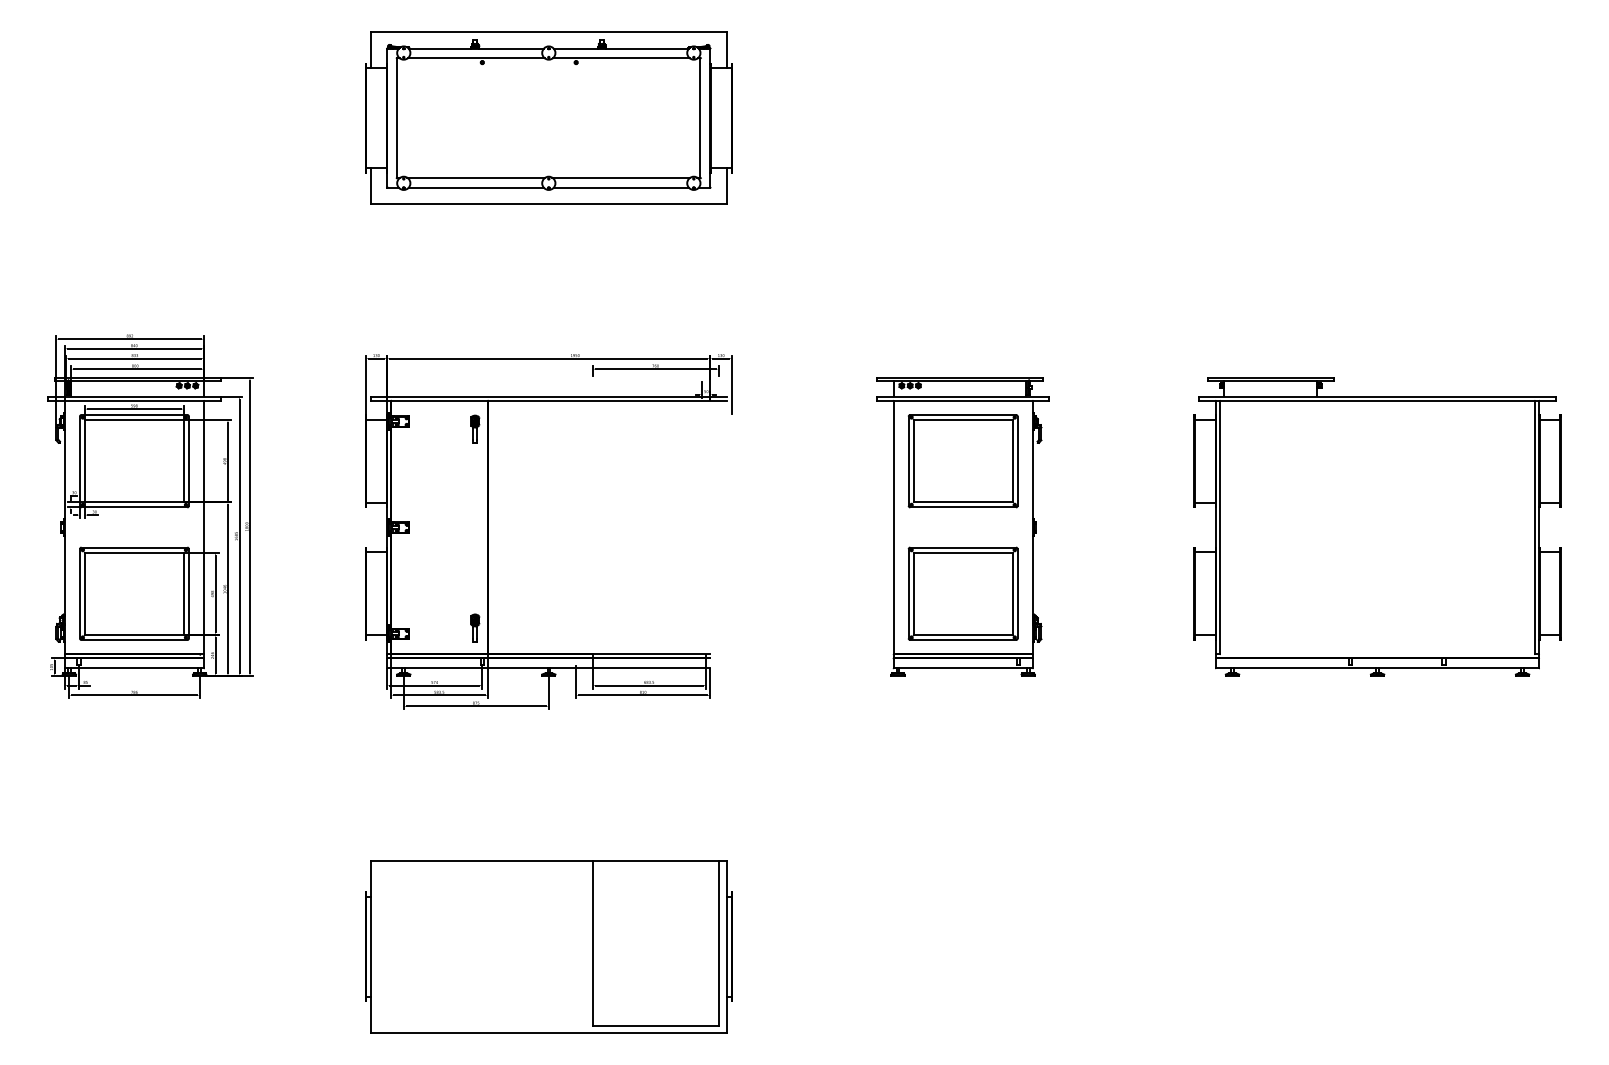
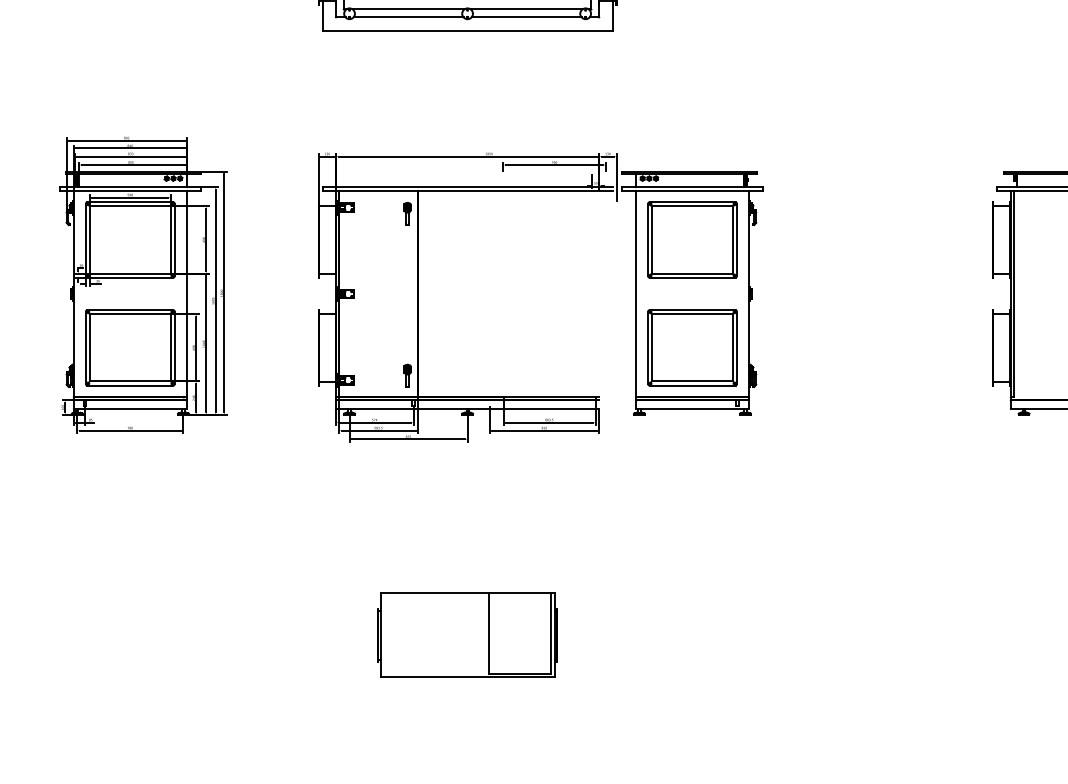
part: (962, 526) -> (691, 293), moved
part: (548, 946) -> (467, 634), size x0.6

